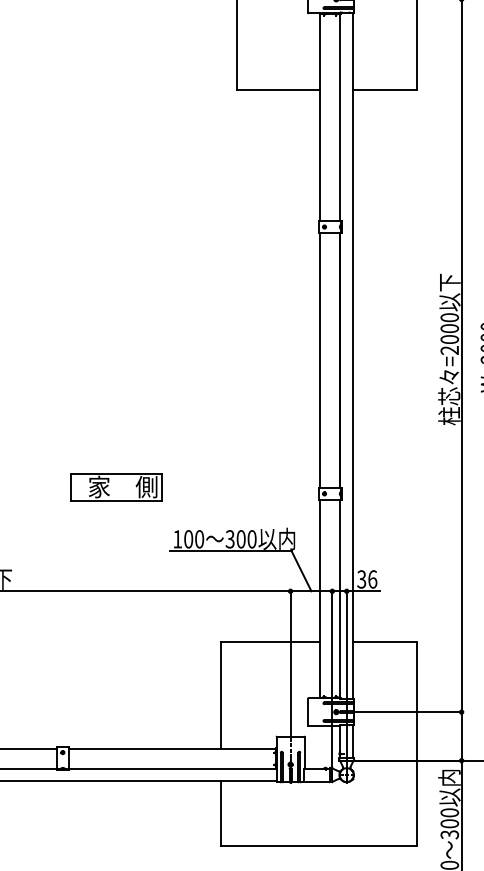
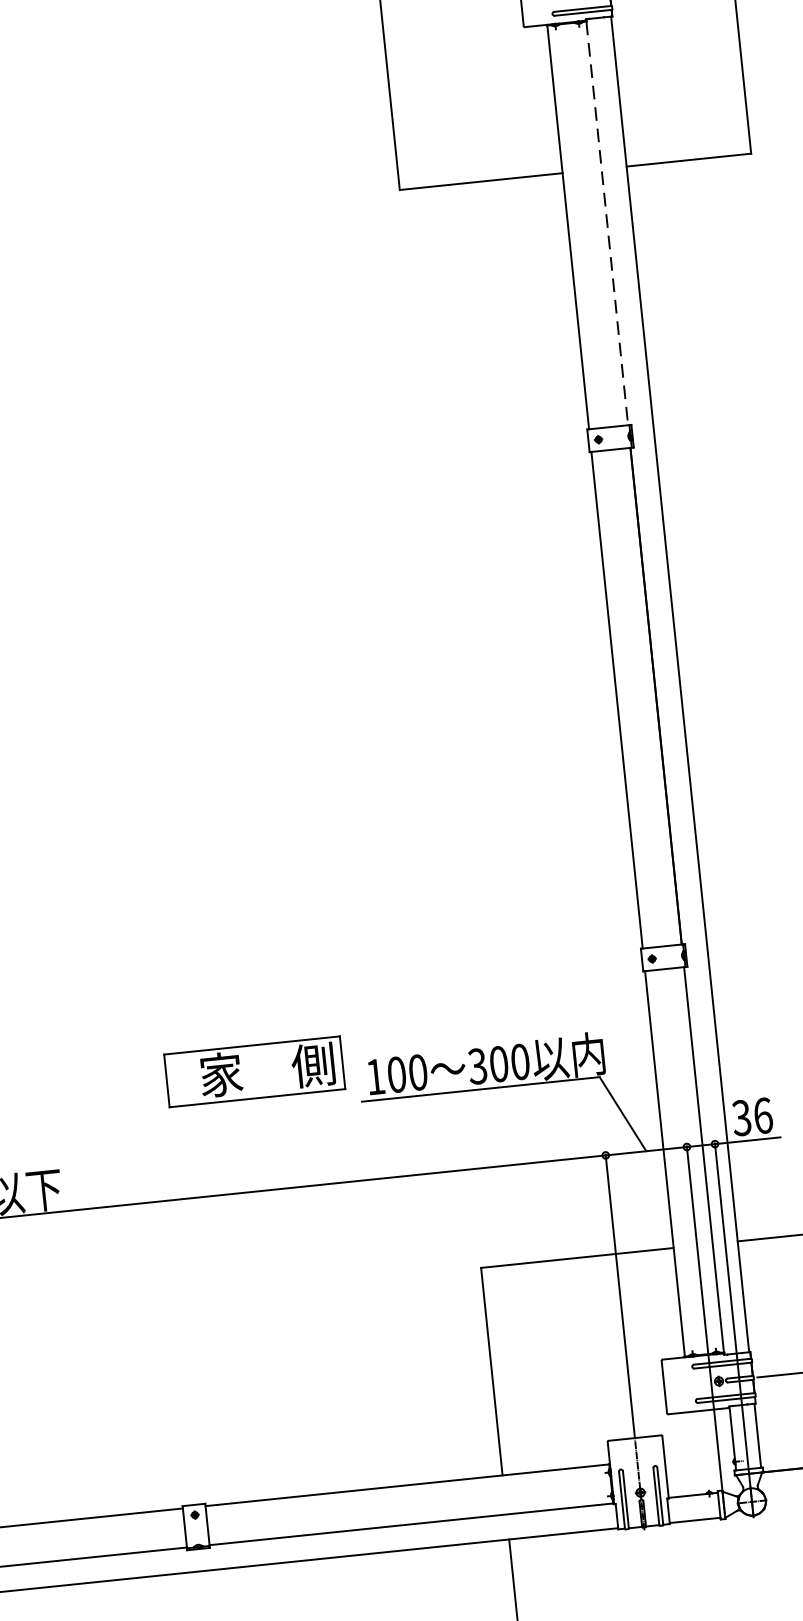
line: (340, 117) -> (607, 223), solid -> dashed
part: (116, 487) -> (254, 1072), moved

